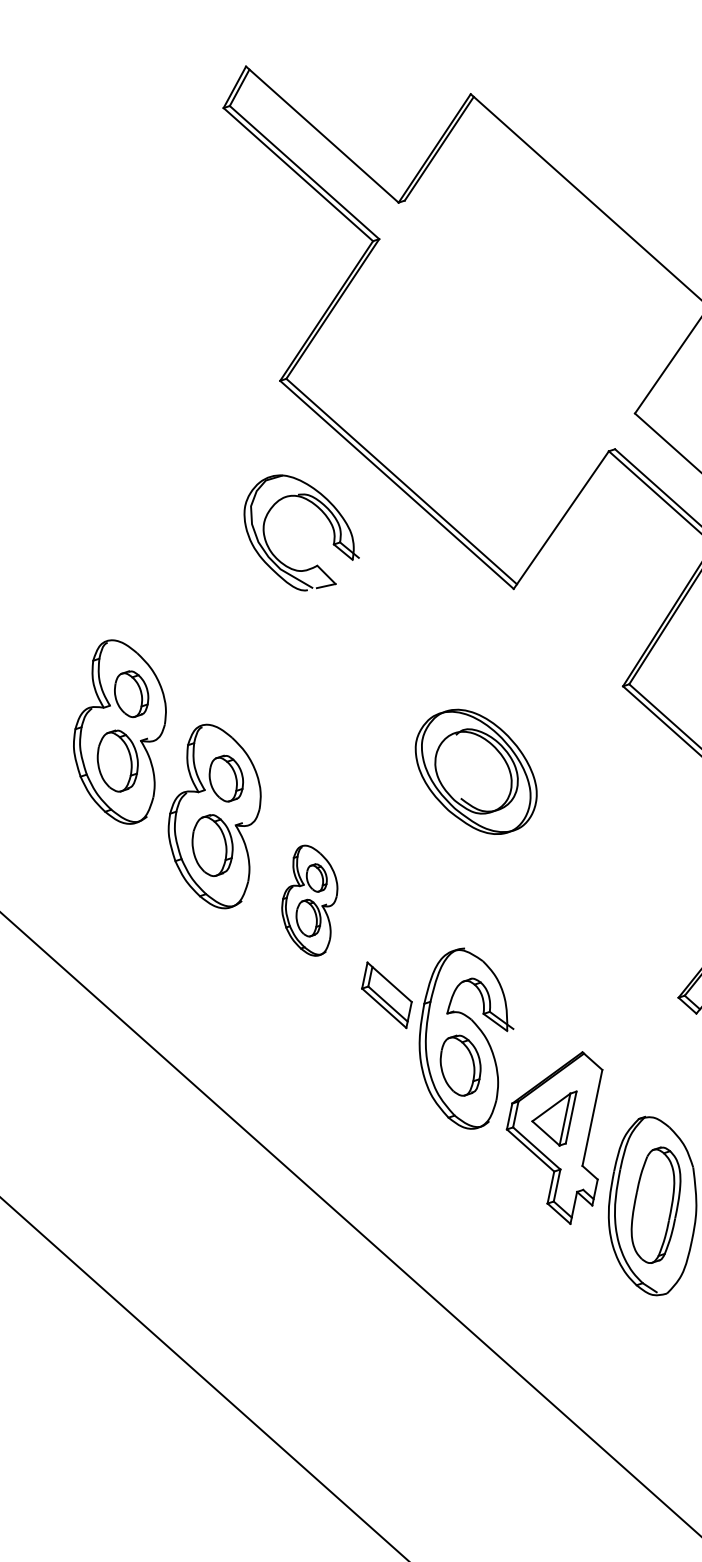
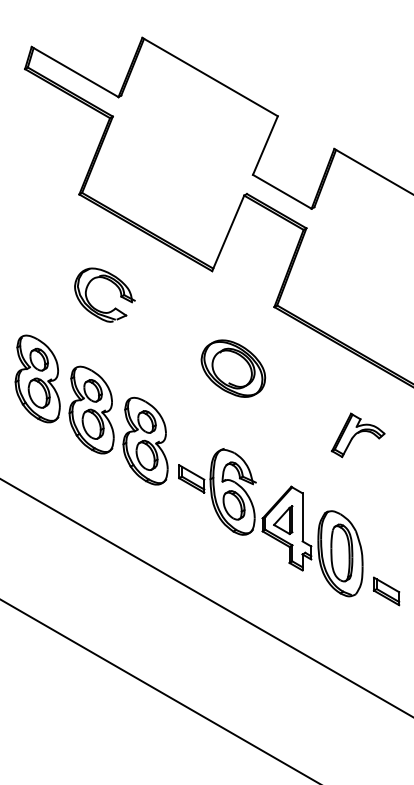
part: (321, 514) -> (112, 283), moved
part: (476, 771) -> (233, 368), moved
part: (310, 899) -> (145, 440), size x1.67

